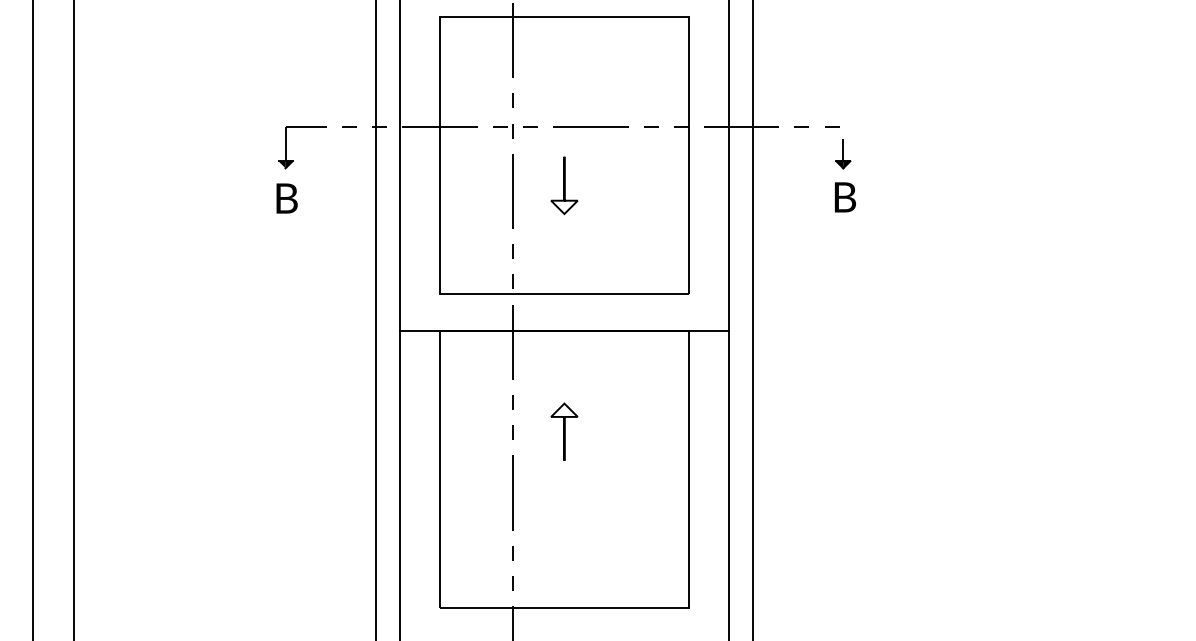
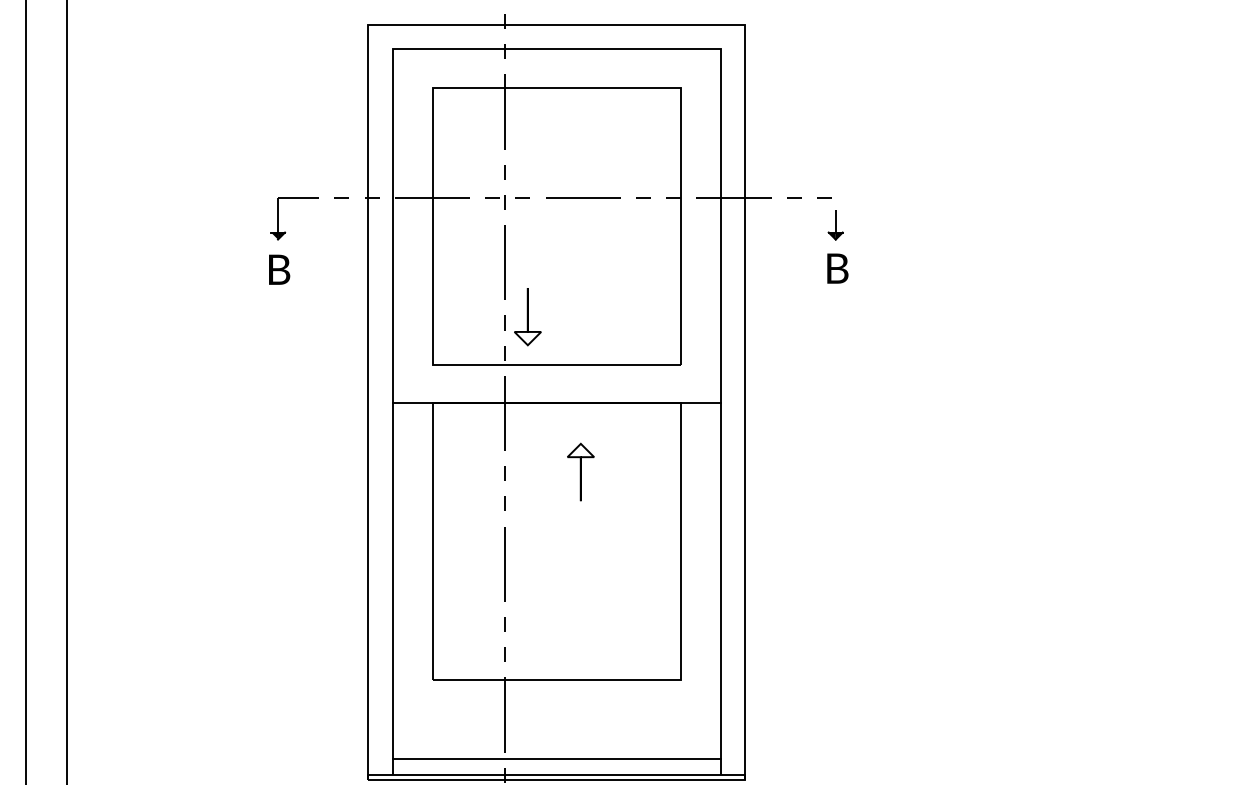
part: (564, 186) -> (527, 317), moved
part: (564, 431) -> (580, 471), moved

